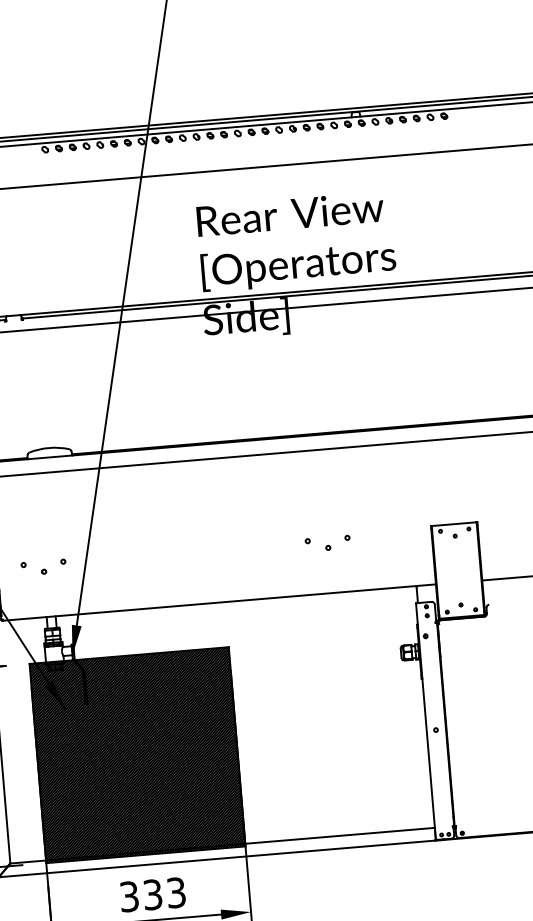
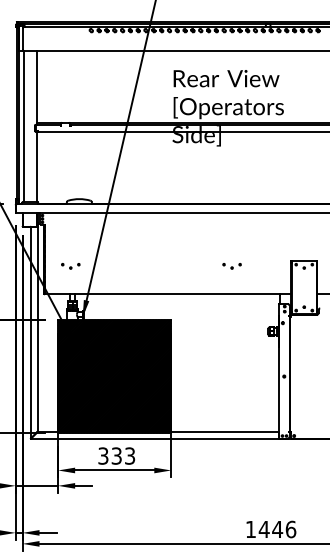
part: (326, 544) -> (231, 266), size x0.71
part: (43, 567) -> (70, 266), size x0.71

